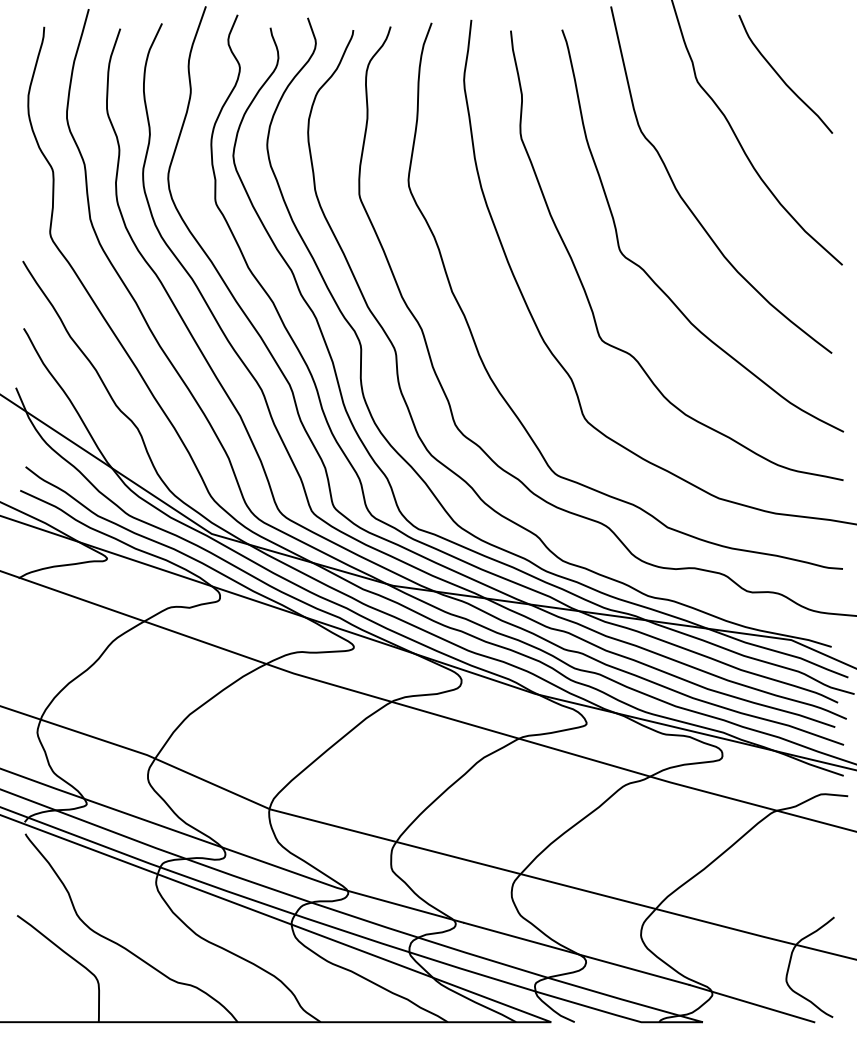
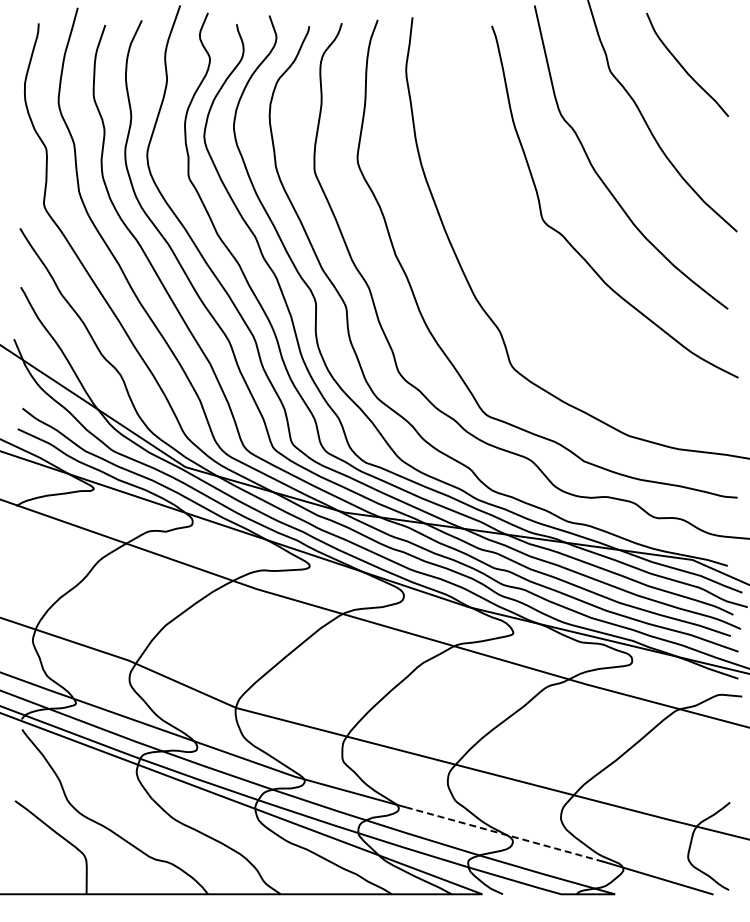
curve: (586, 292) -> (513, 255), removed
line: (576, 953) -> (504, 834), solid -> dashed

